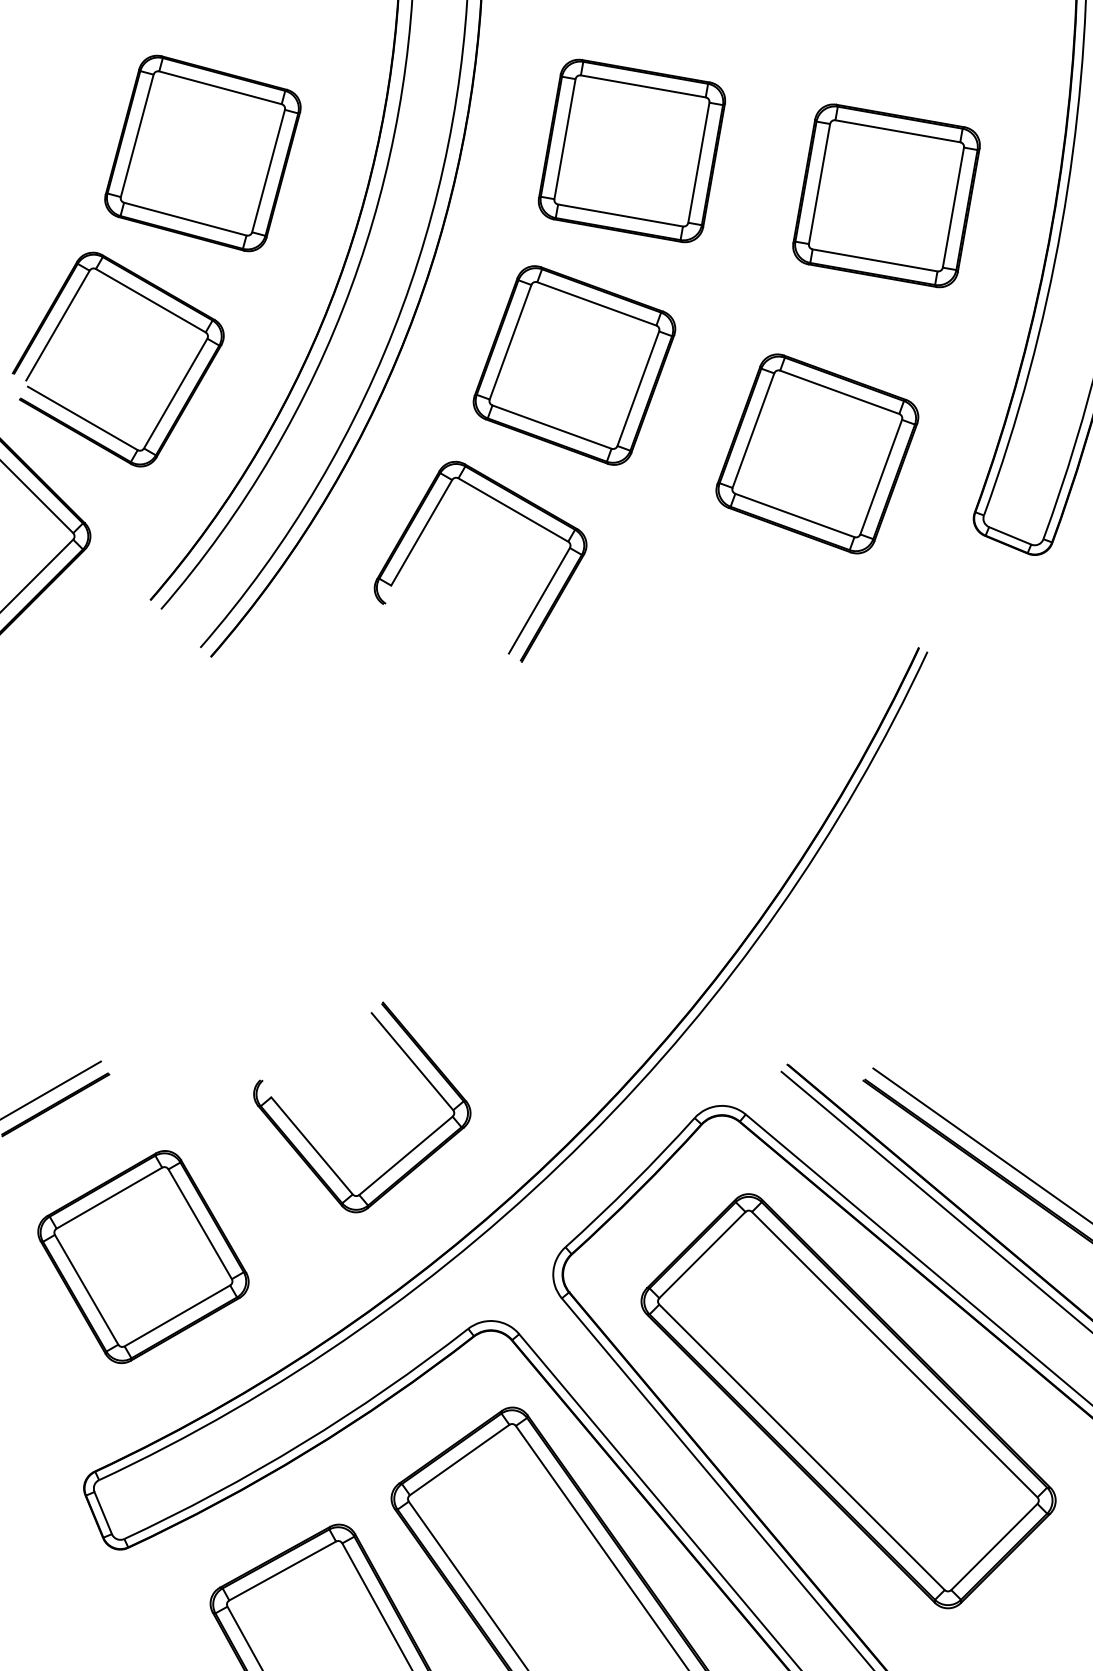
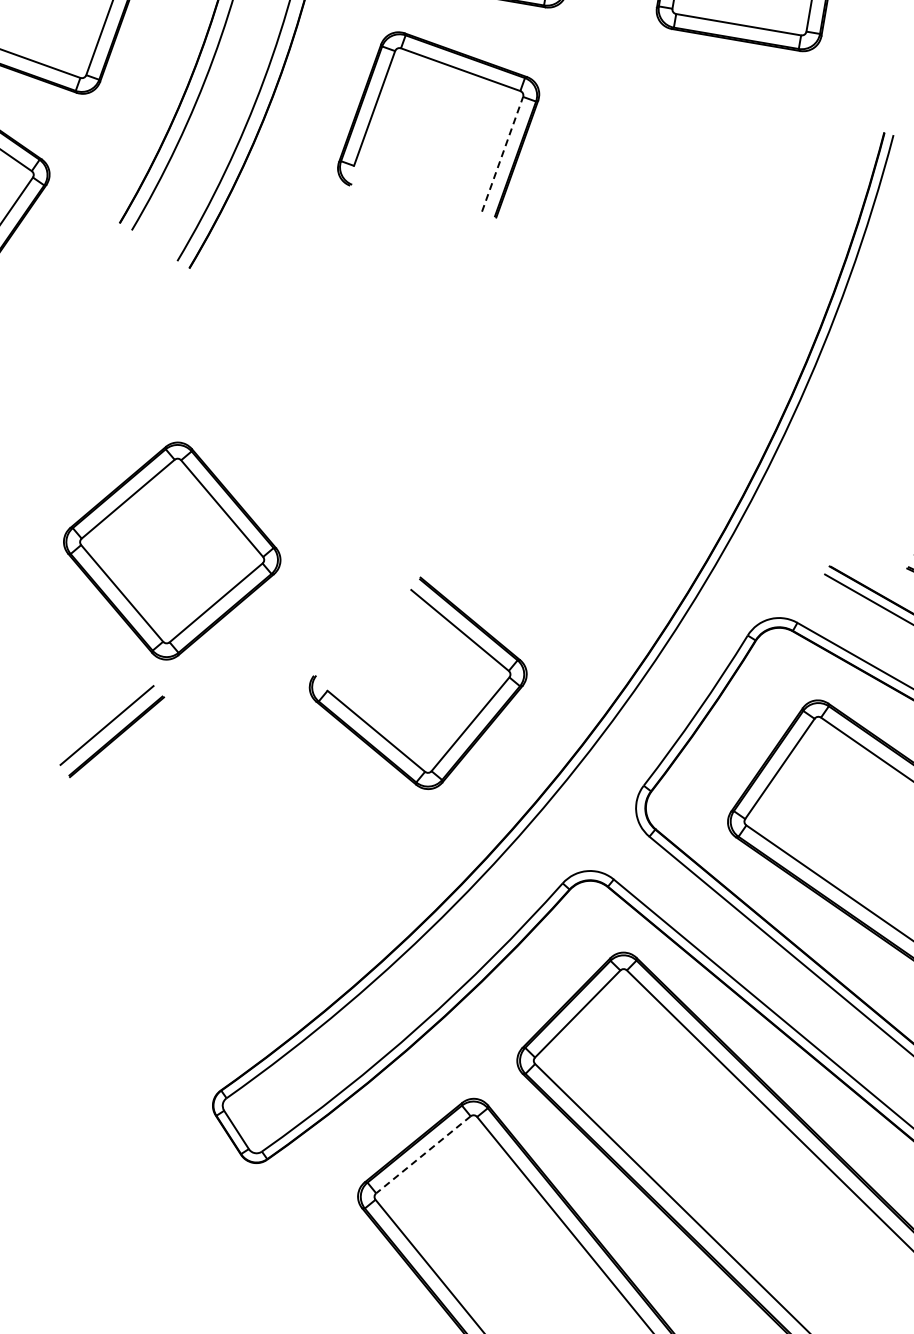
line: (539, 600) -> (502, 154), solid -> dashed
part: (143, 1257) -> (172, 551), moved
line: (282, 1571) -> (423, 1155), solid -> dashed

